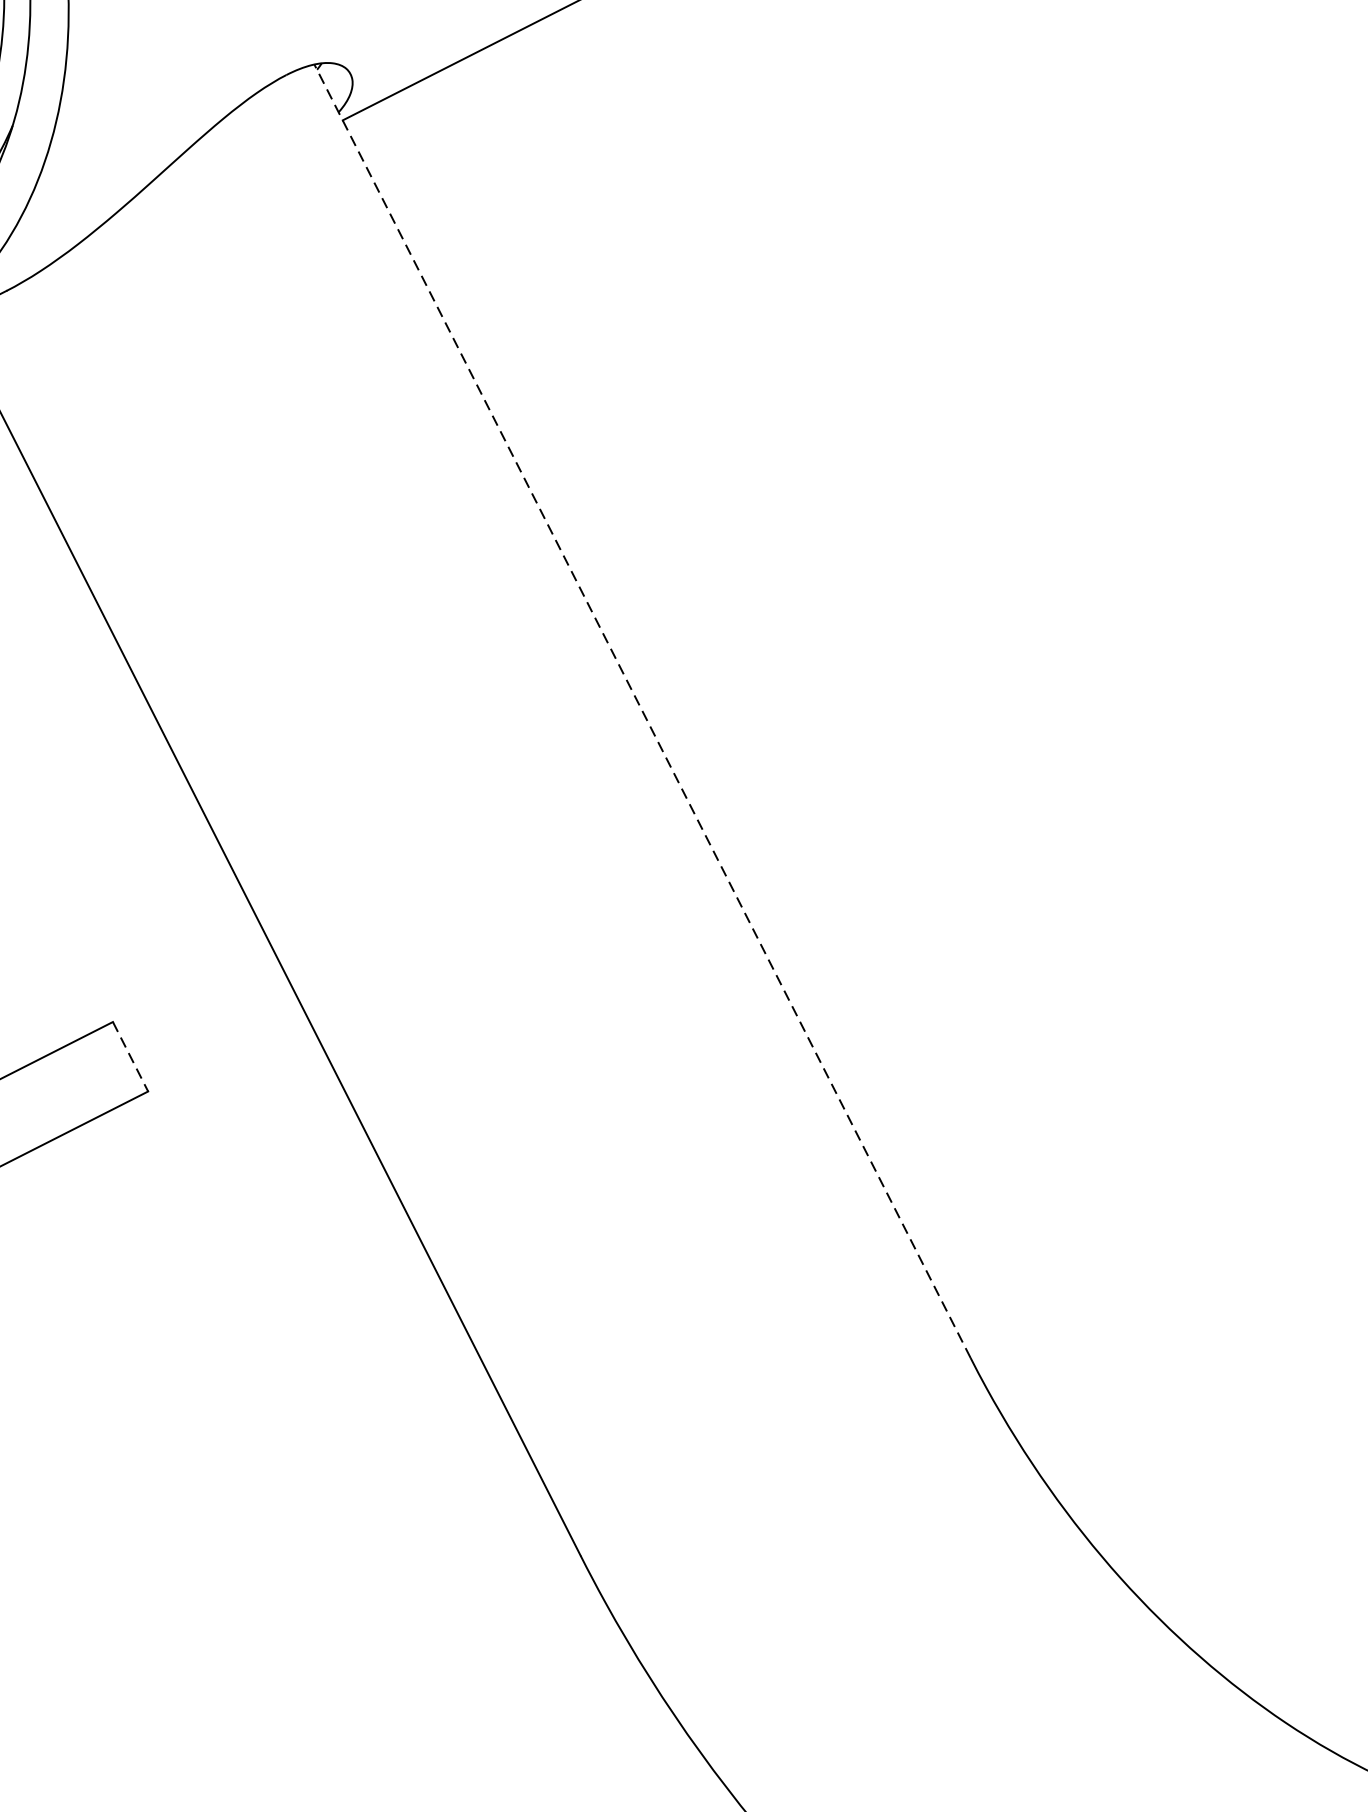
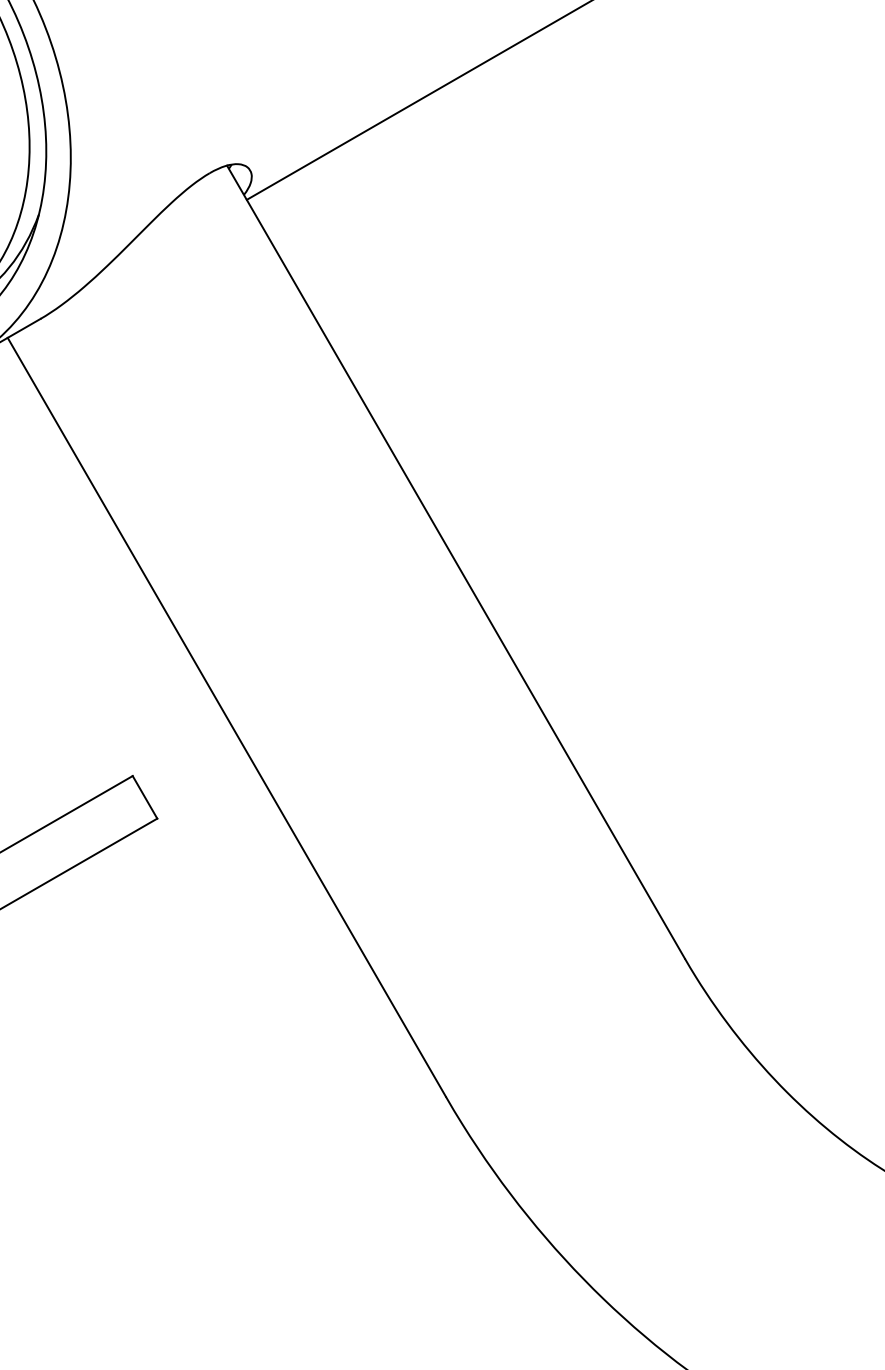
line: (641, 711) -> (455, 562), dashed -> solid
line: (131, 1057) -> (145, 797), dashed -> solid

